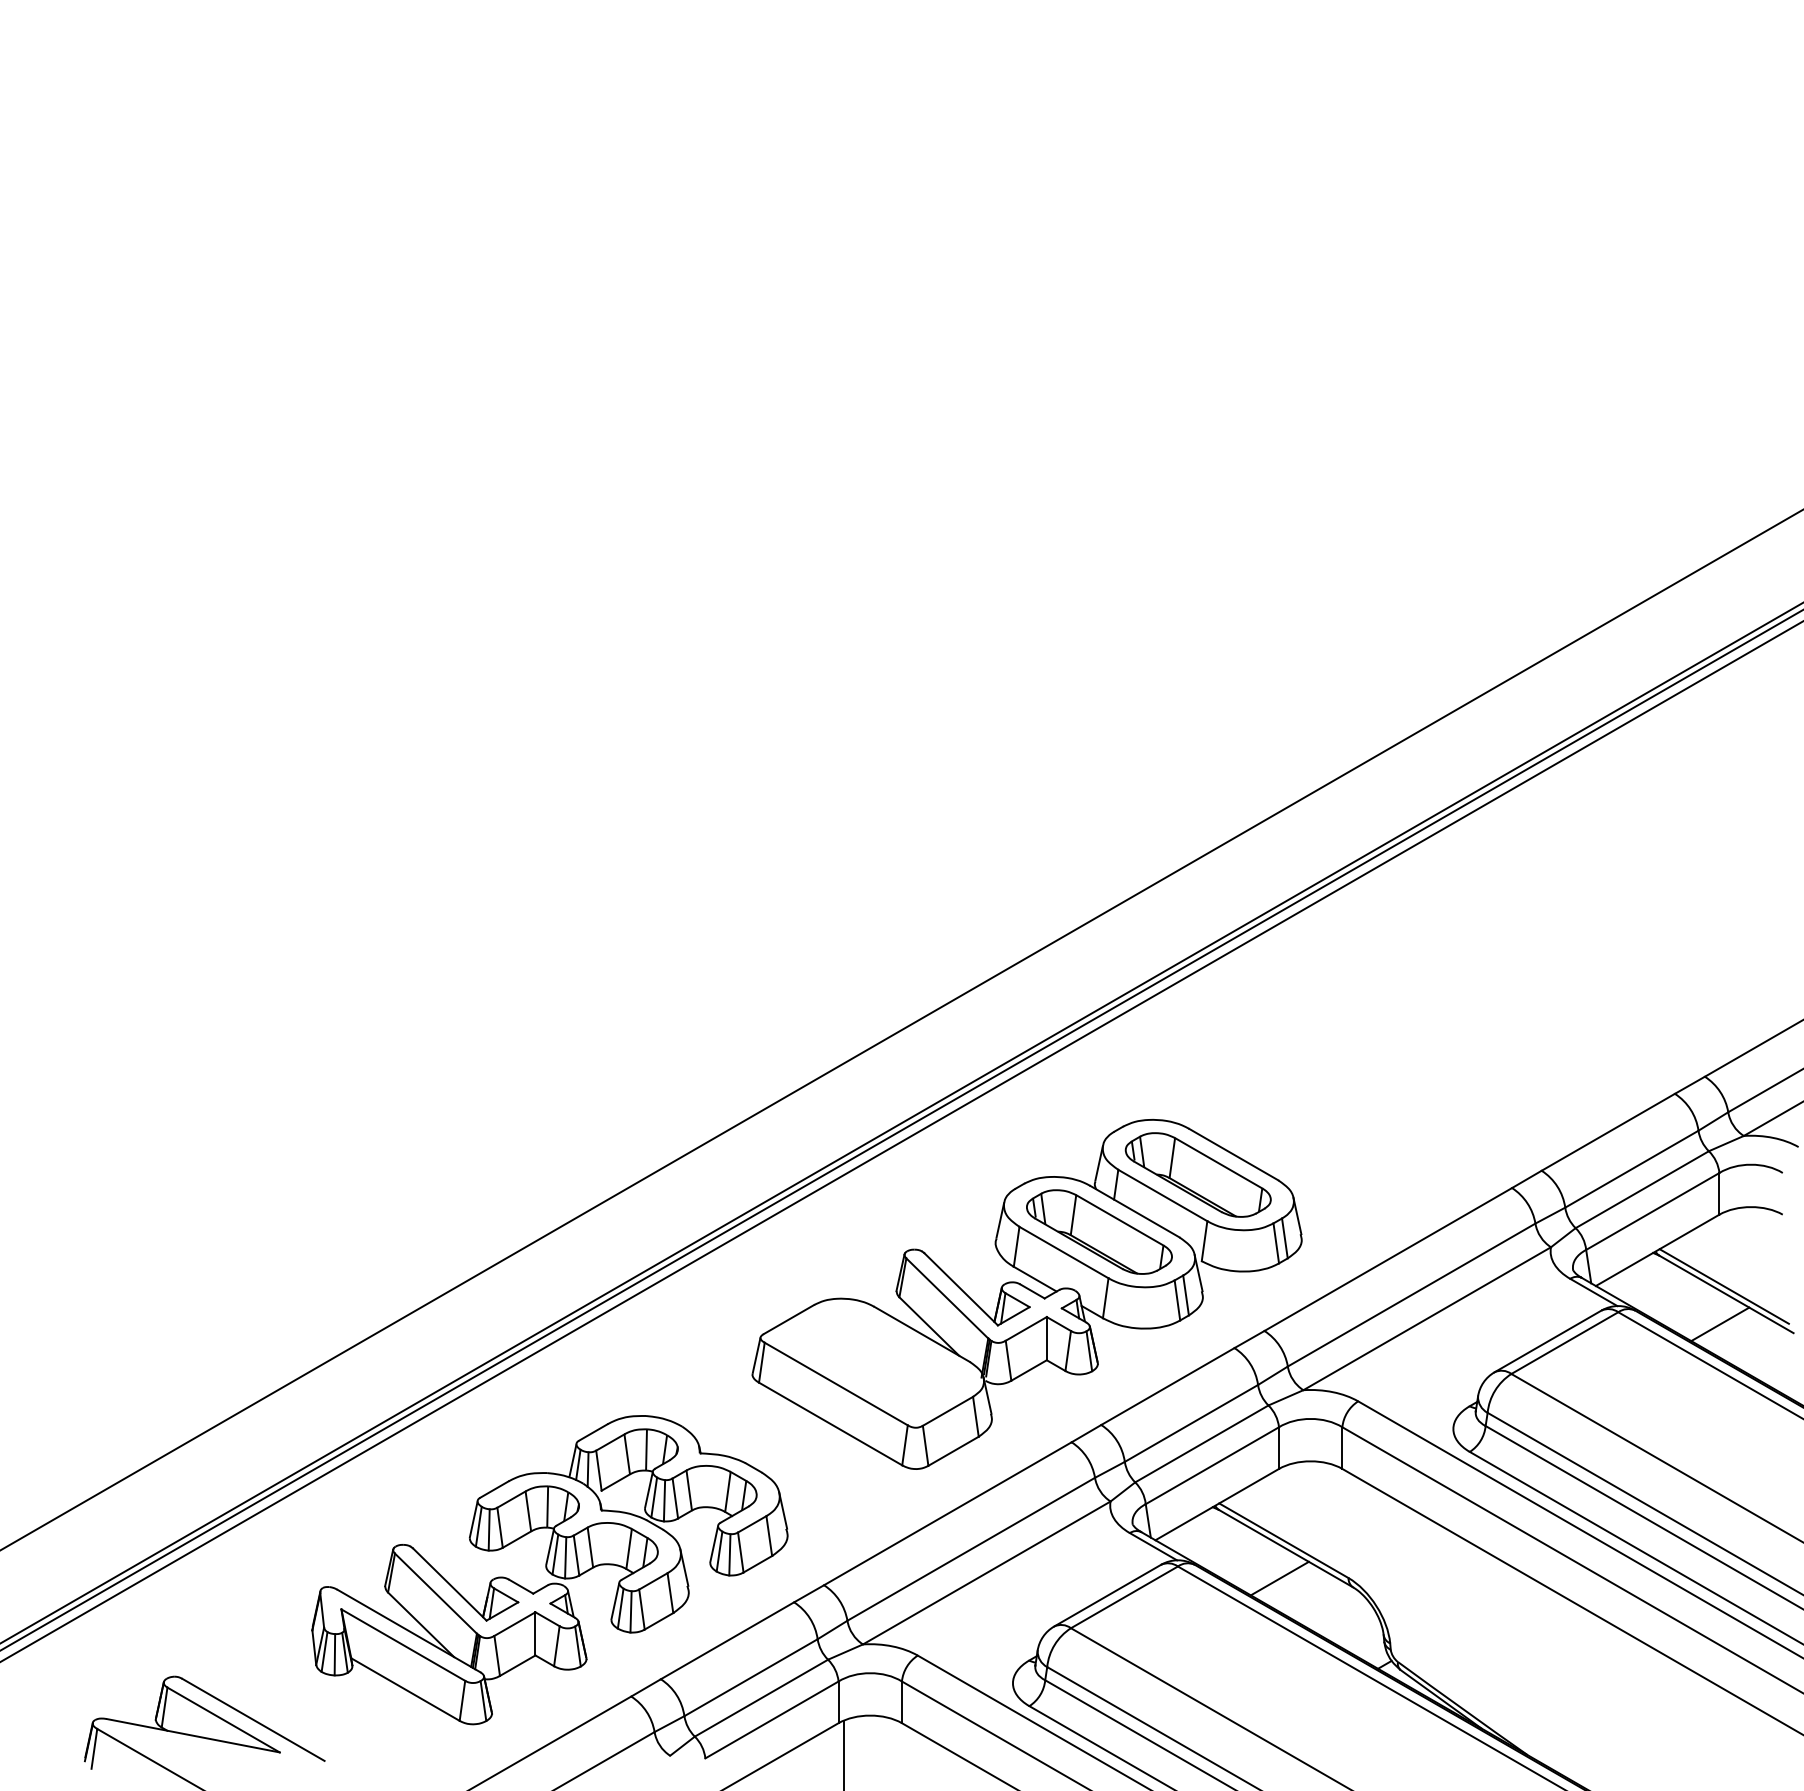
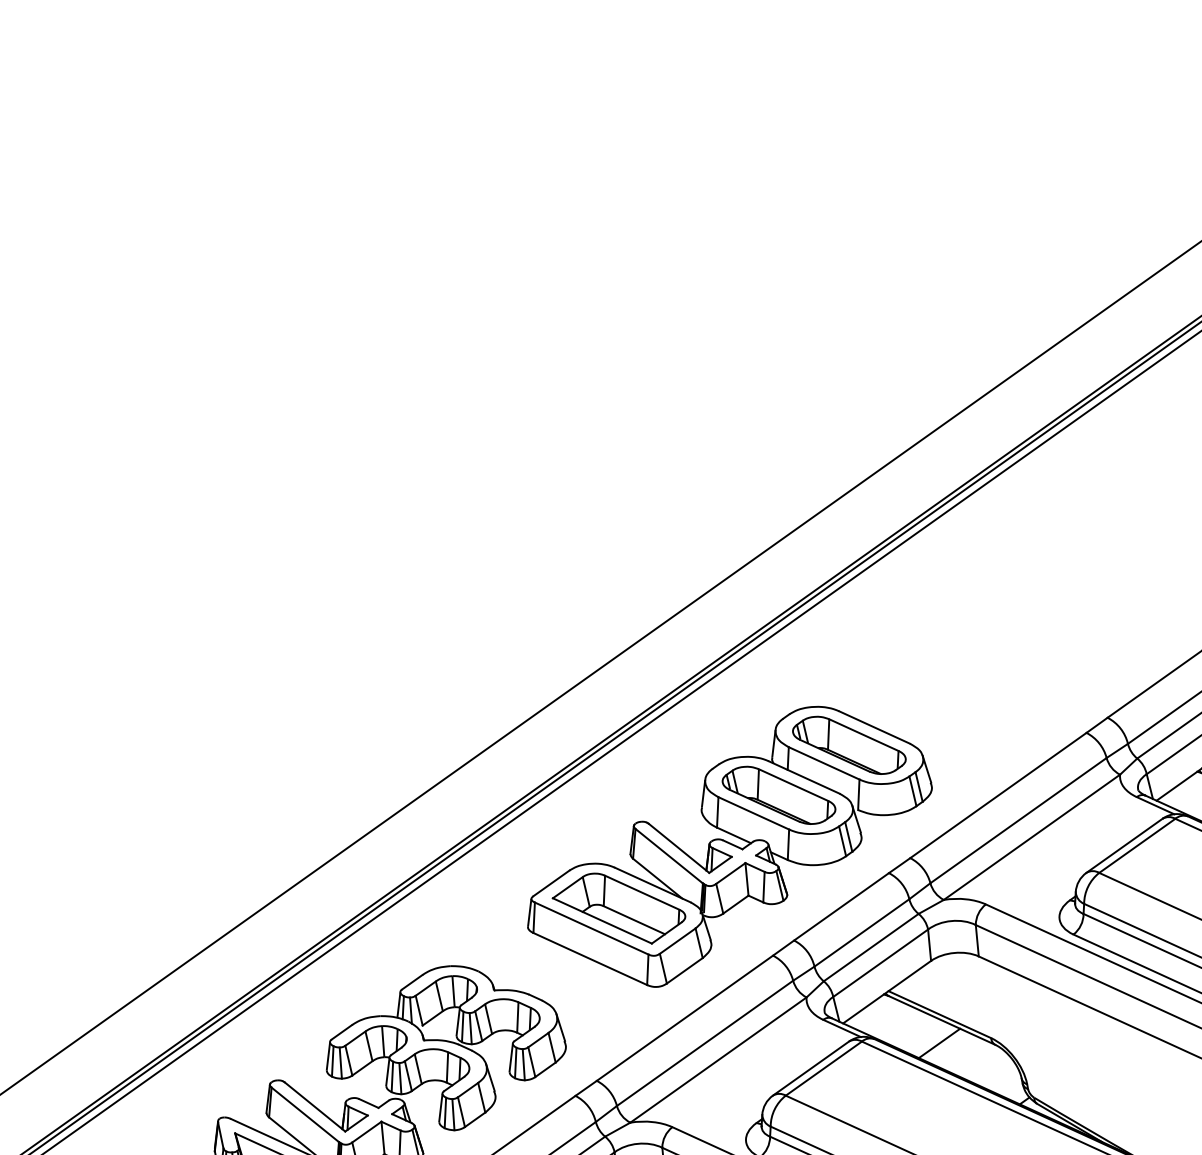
part: (874, 1361) -> (618, 908), added

